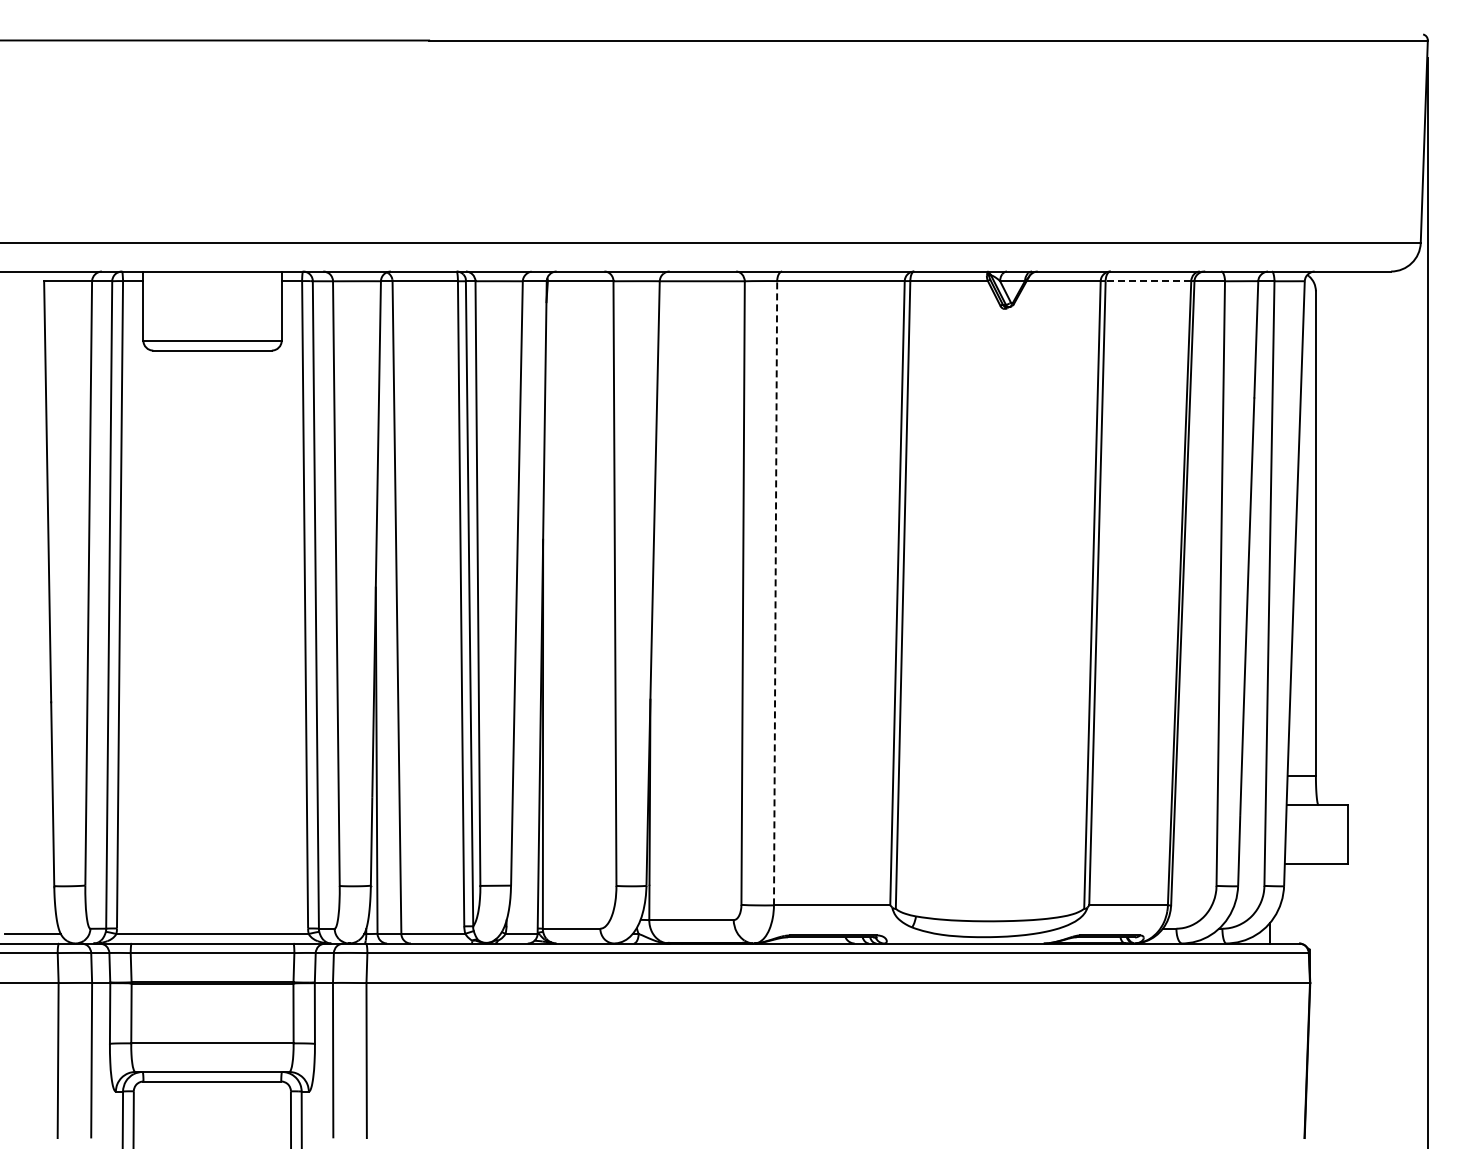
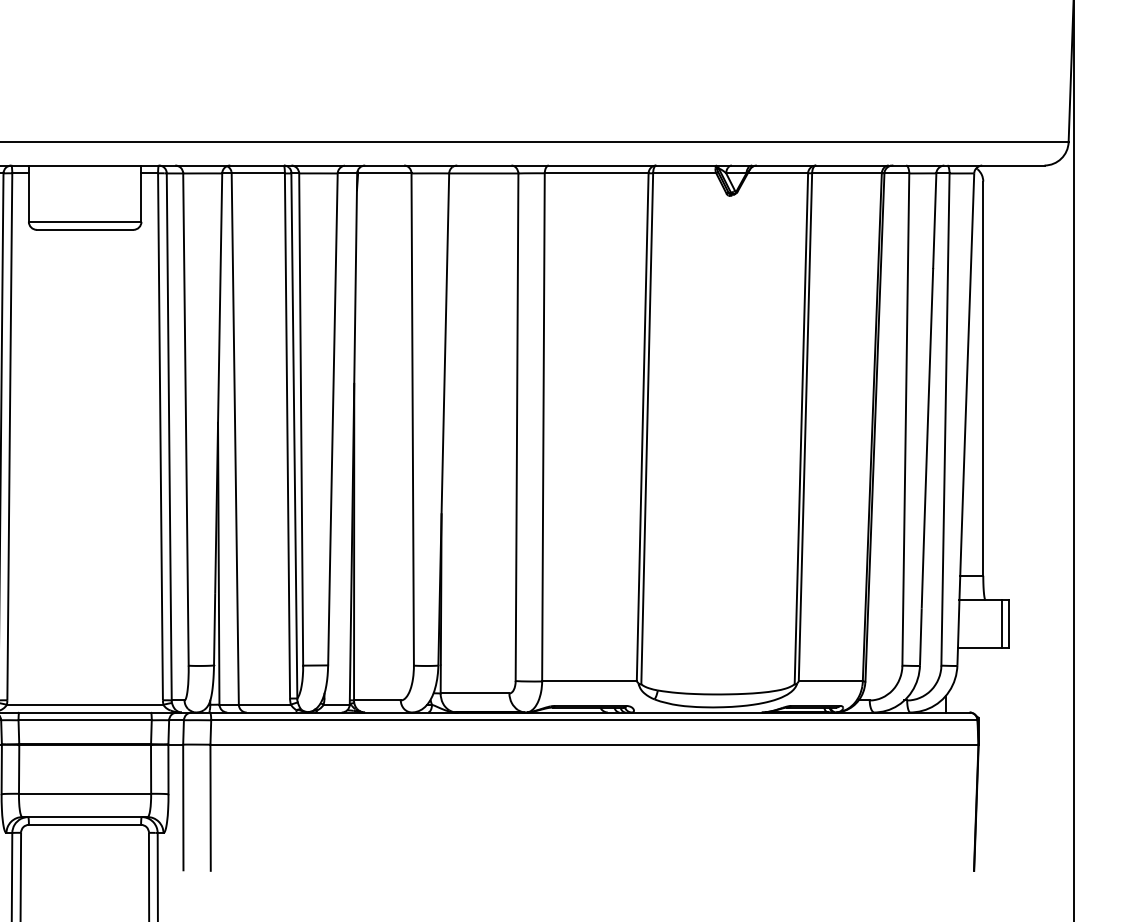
line: (1148, 281) -> (847, 173), dashed -> solid
line: (775, 592) -> (543, 426), dashed -> solid
line: (1338, 834) -> (1001, 623), added

